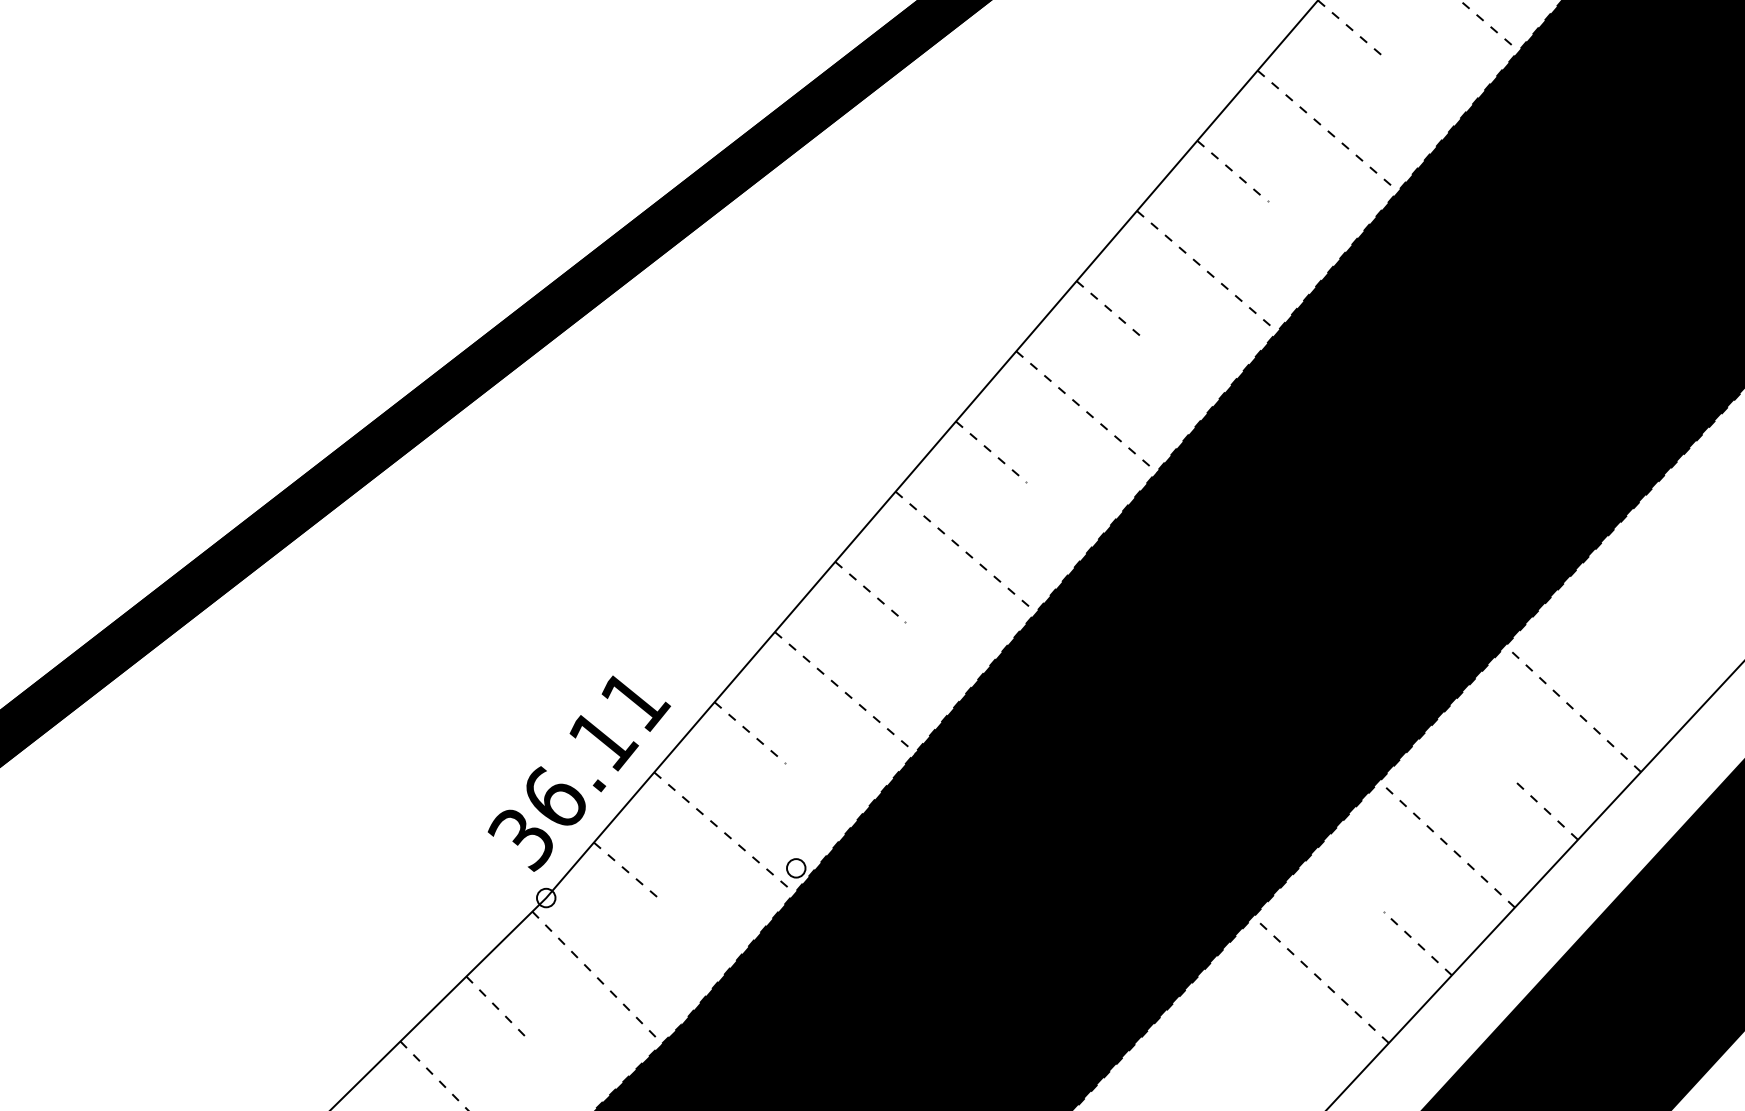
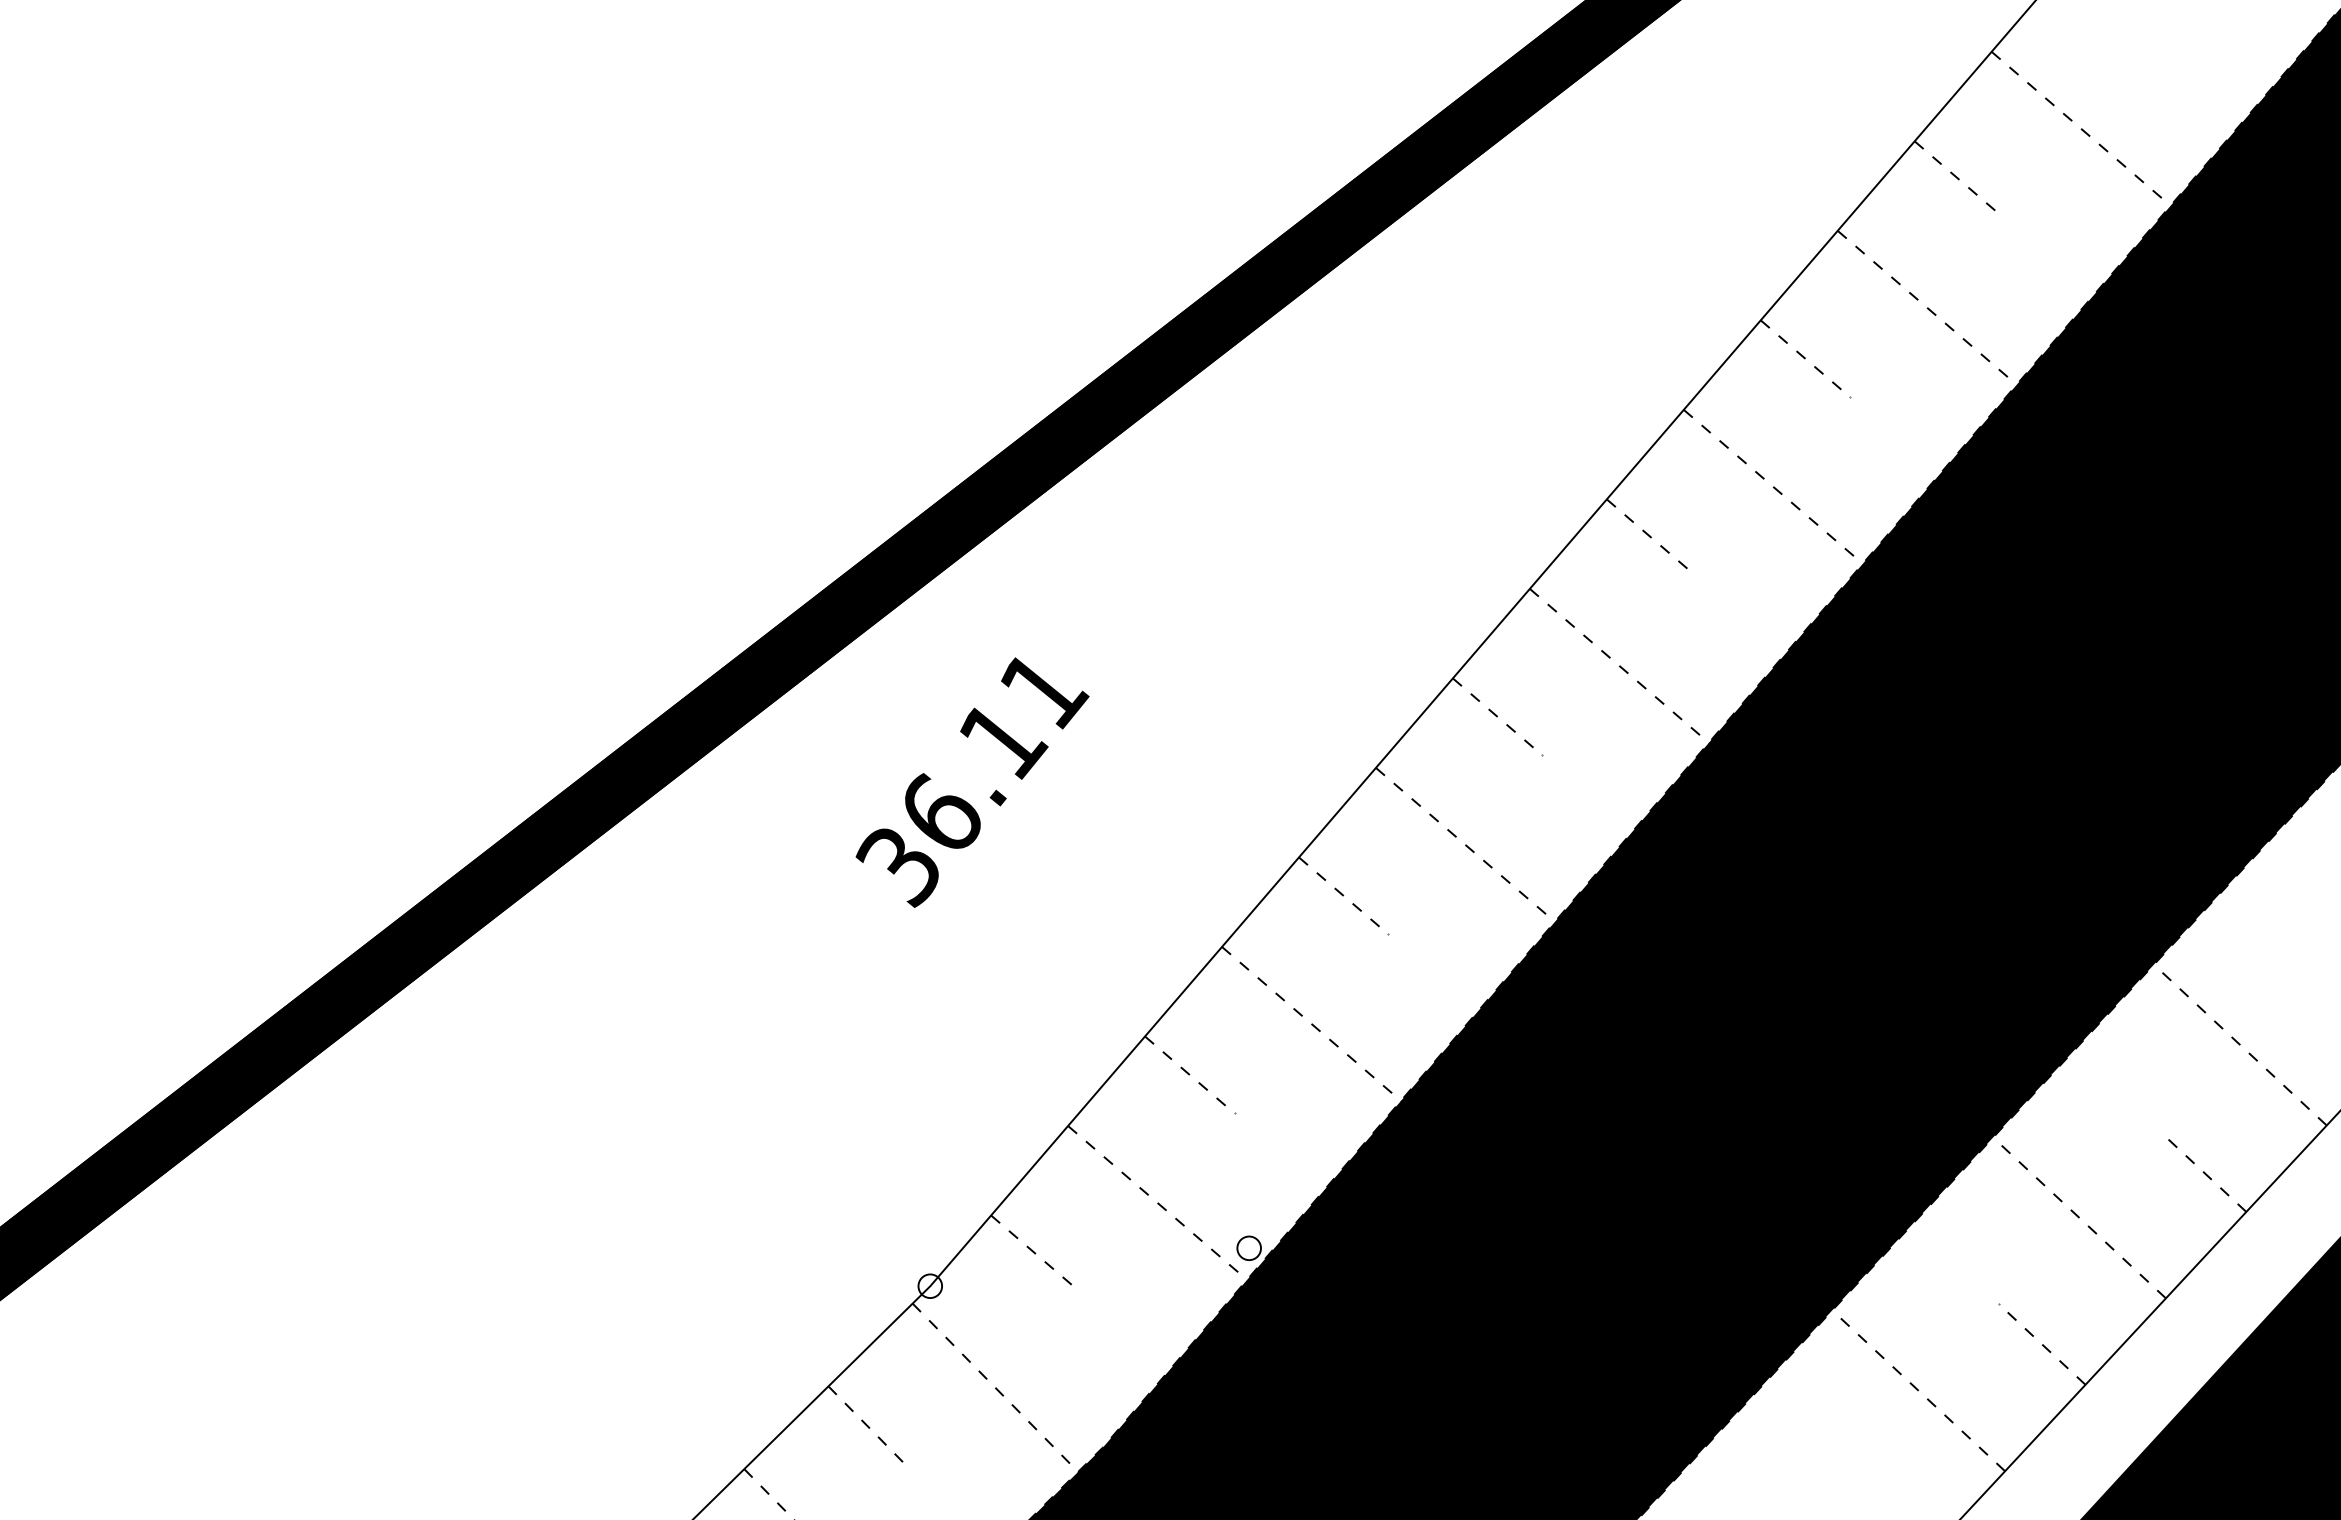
text: (579, 773) -> (972, 782), moved

